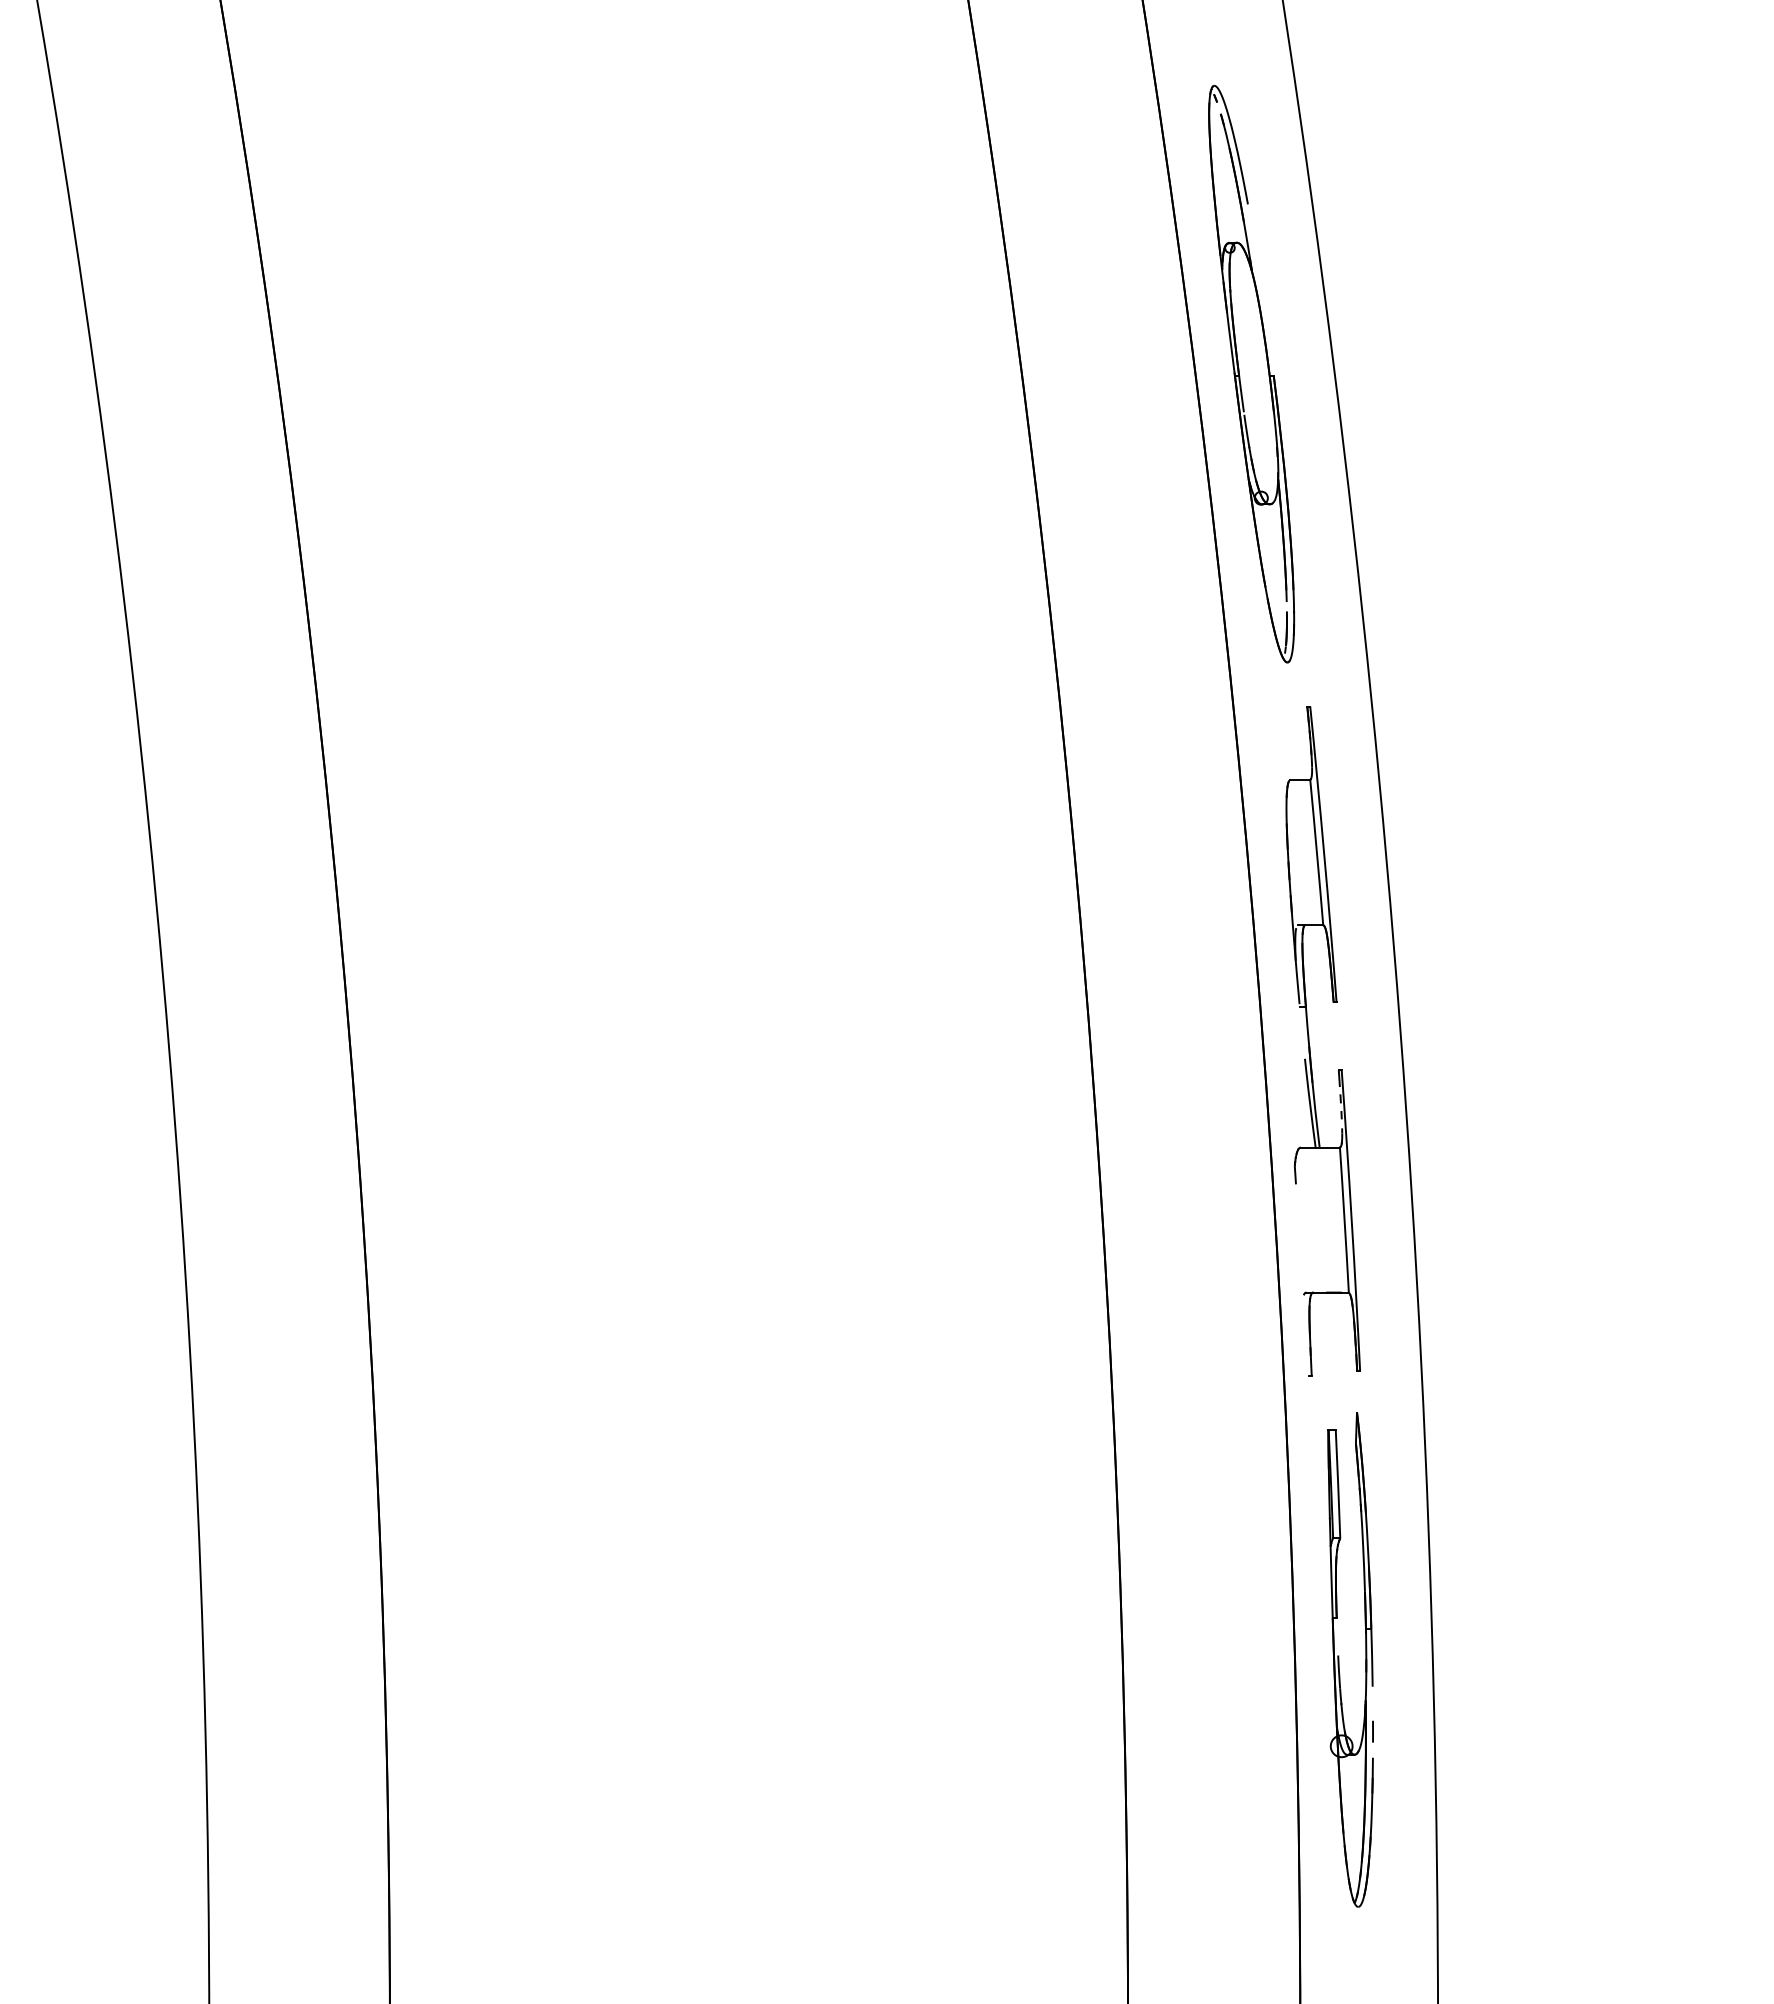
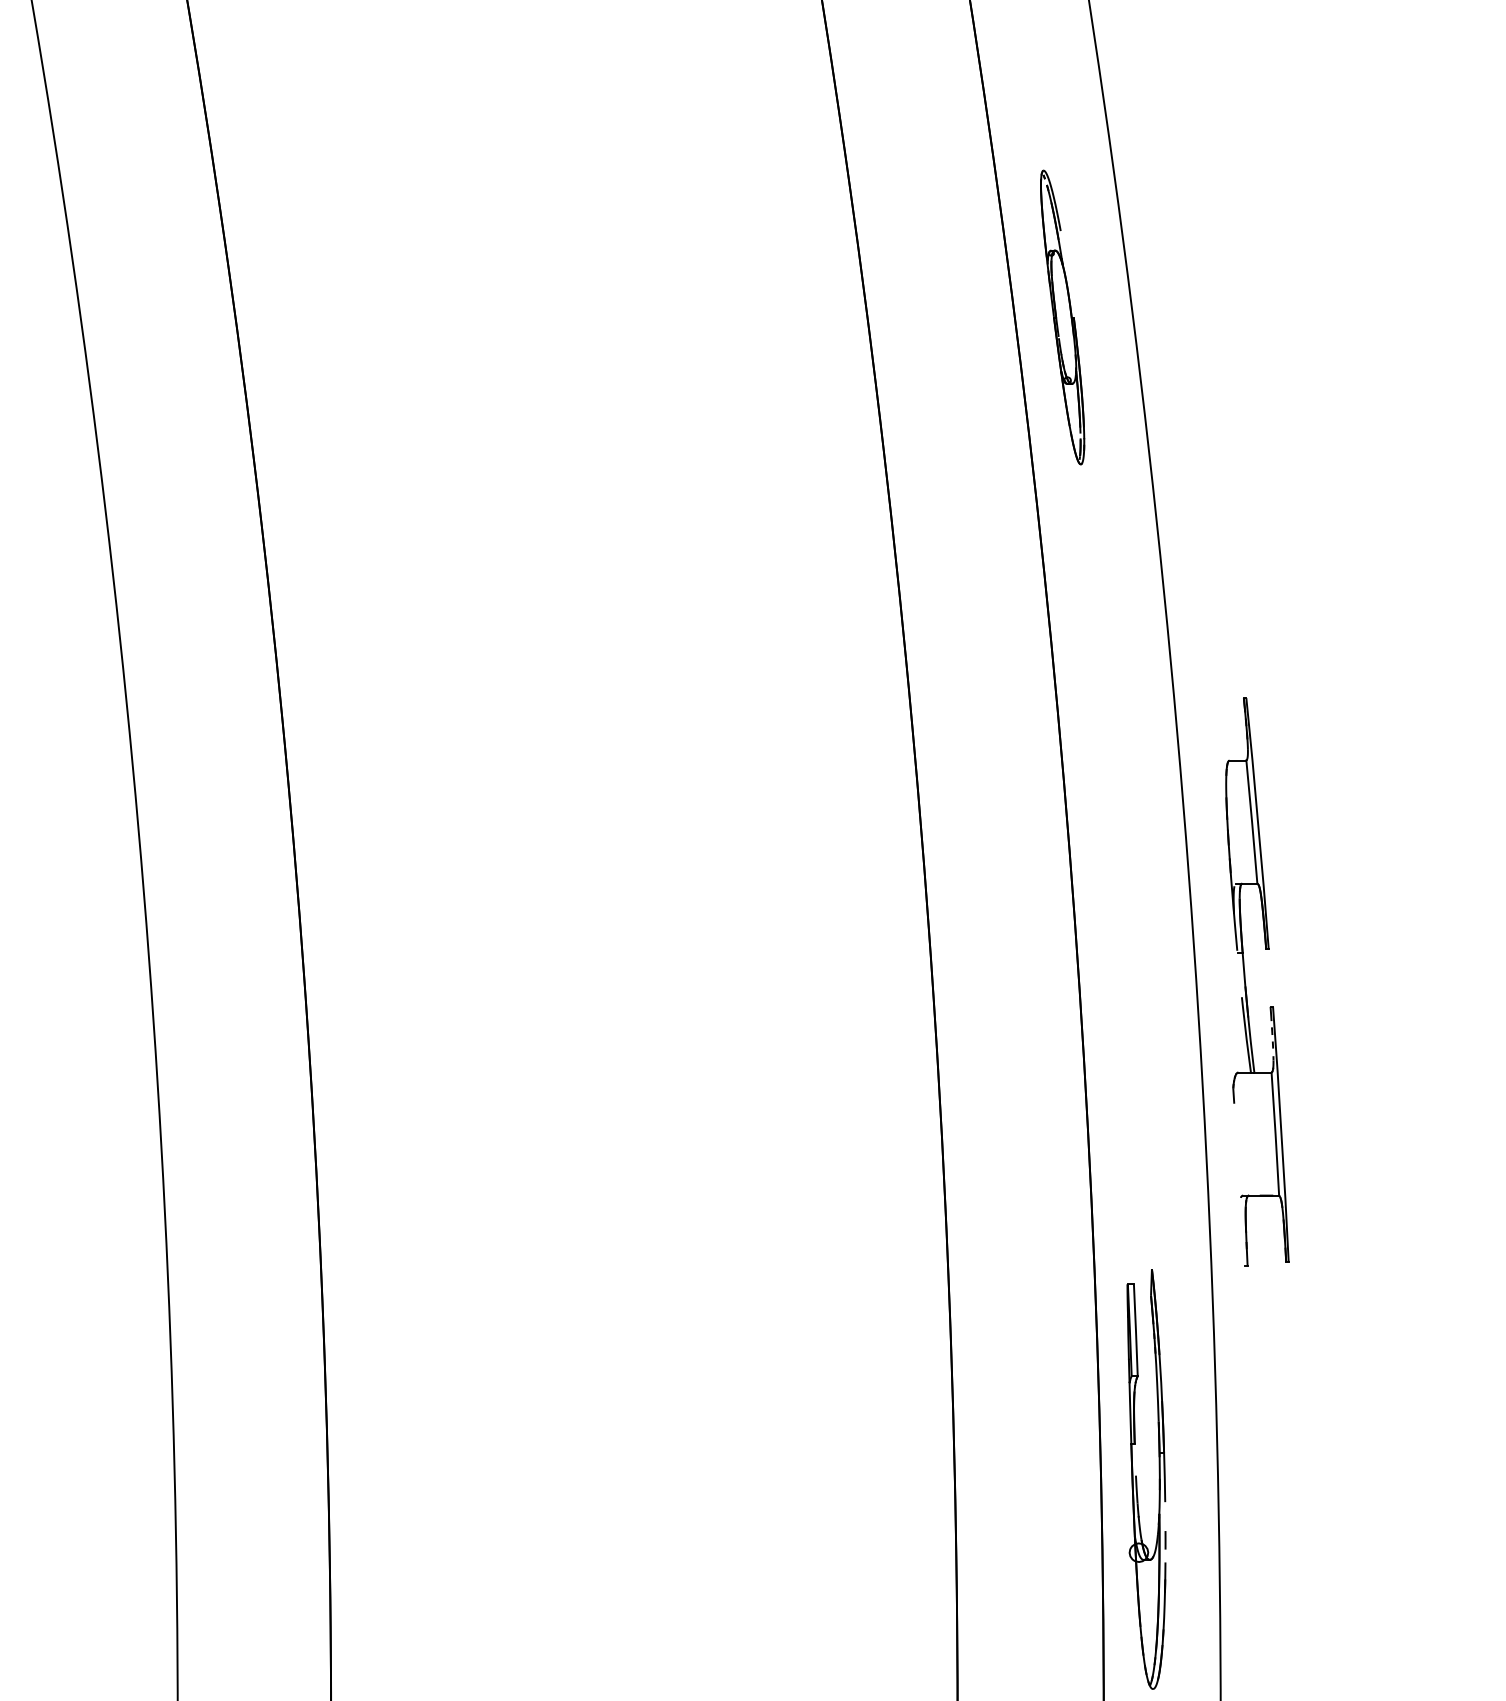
part: (1251, 373) -> (1062, 317), size x0.6
part: (1309, 1041) -> (1245, 982), moved
part: (1339, 1659) -> (1137, 1479), moved

